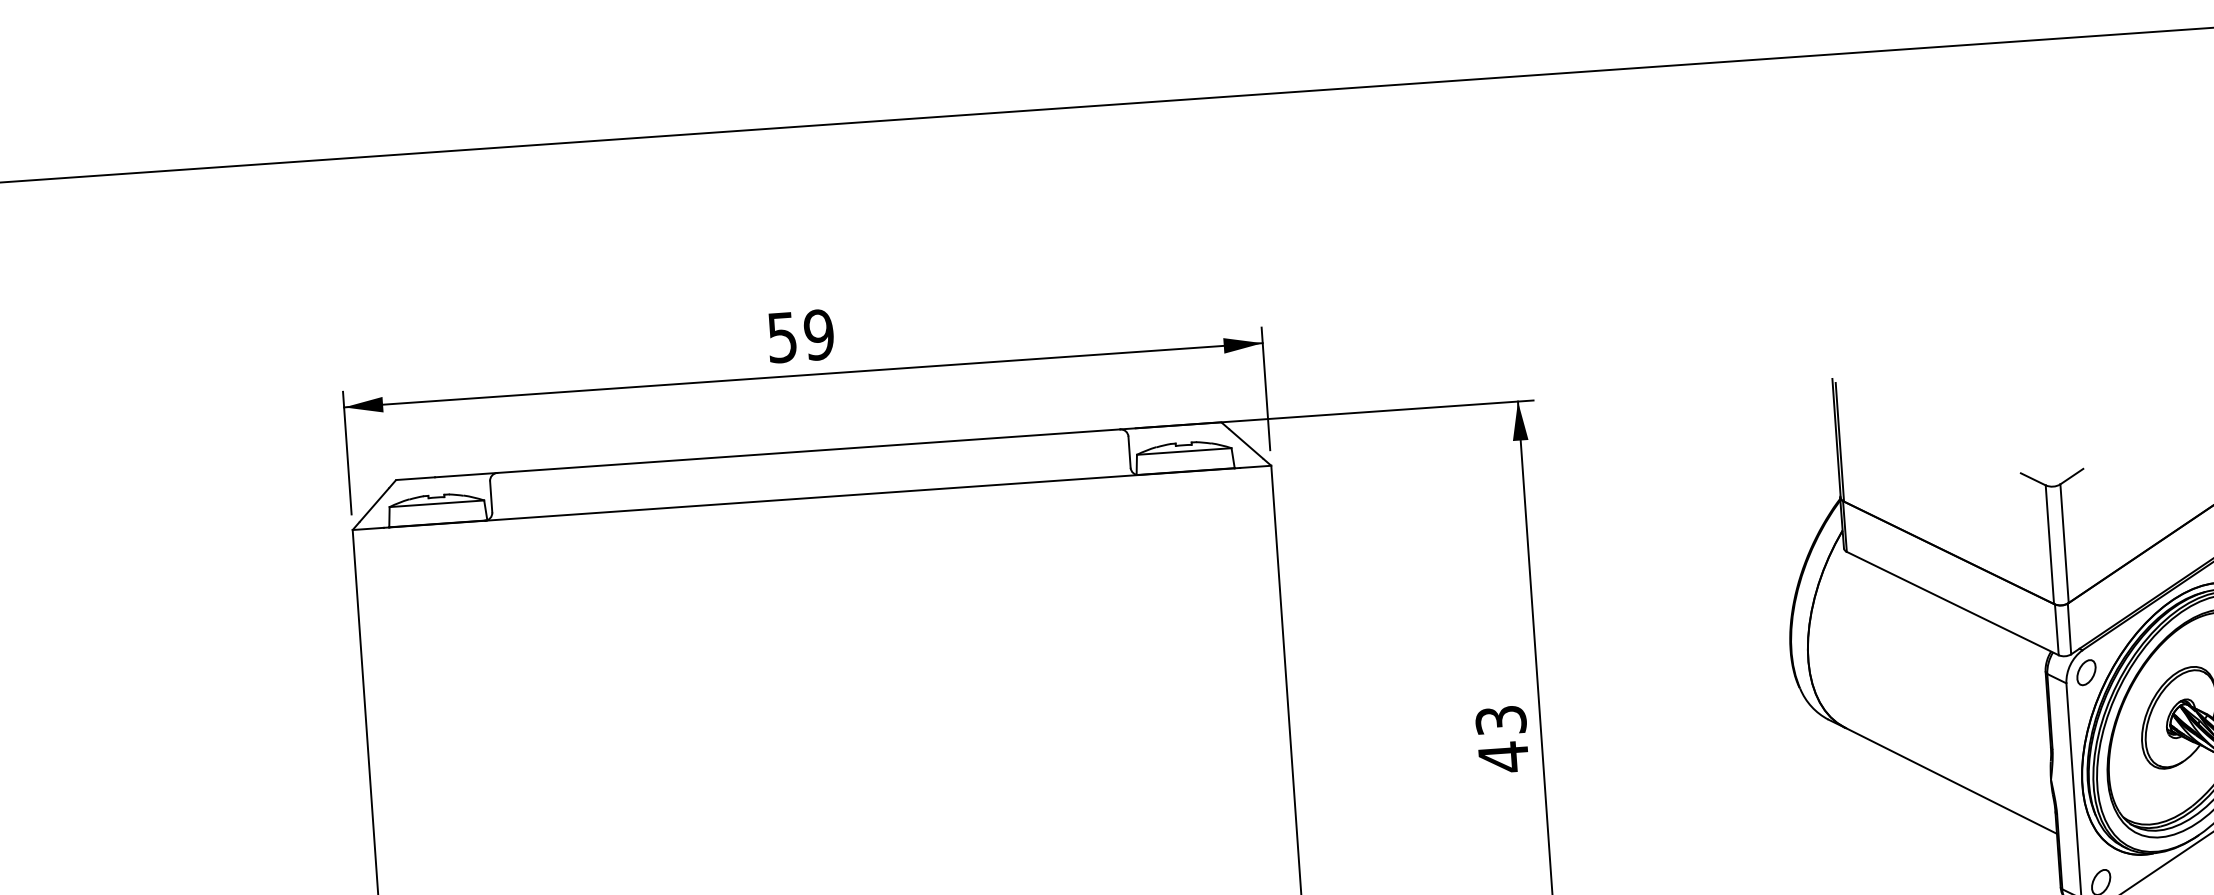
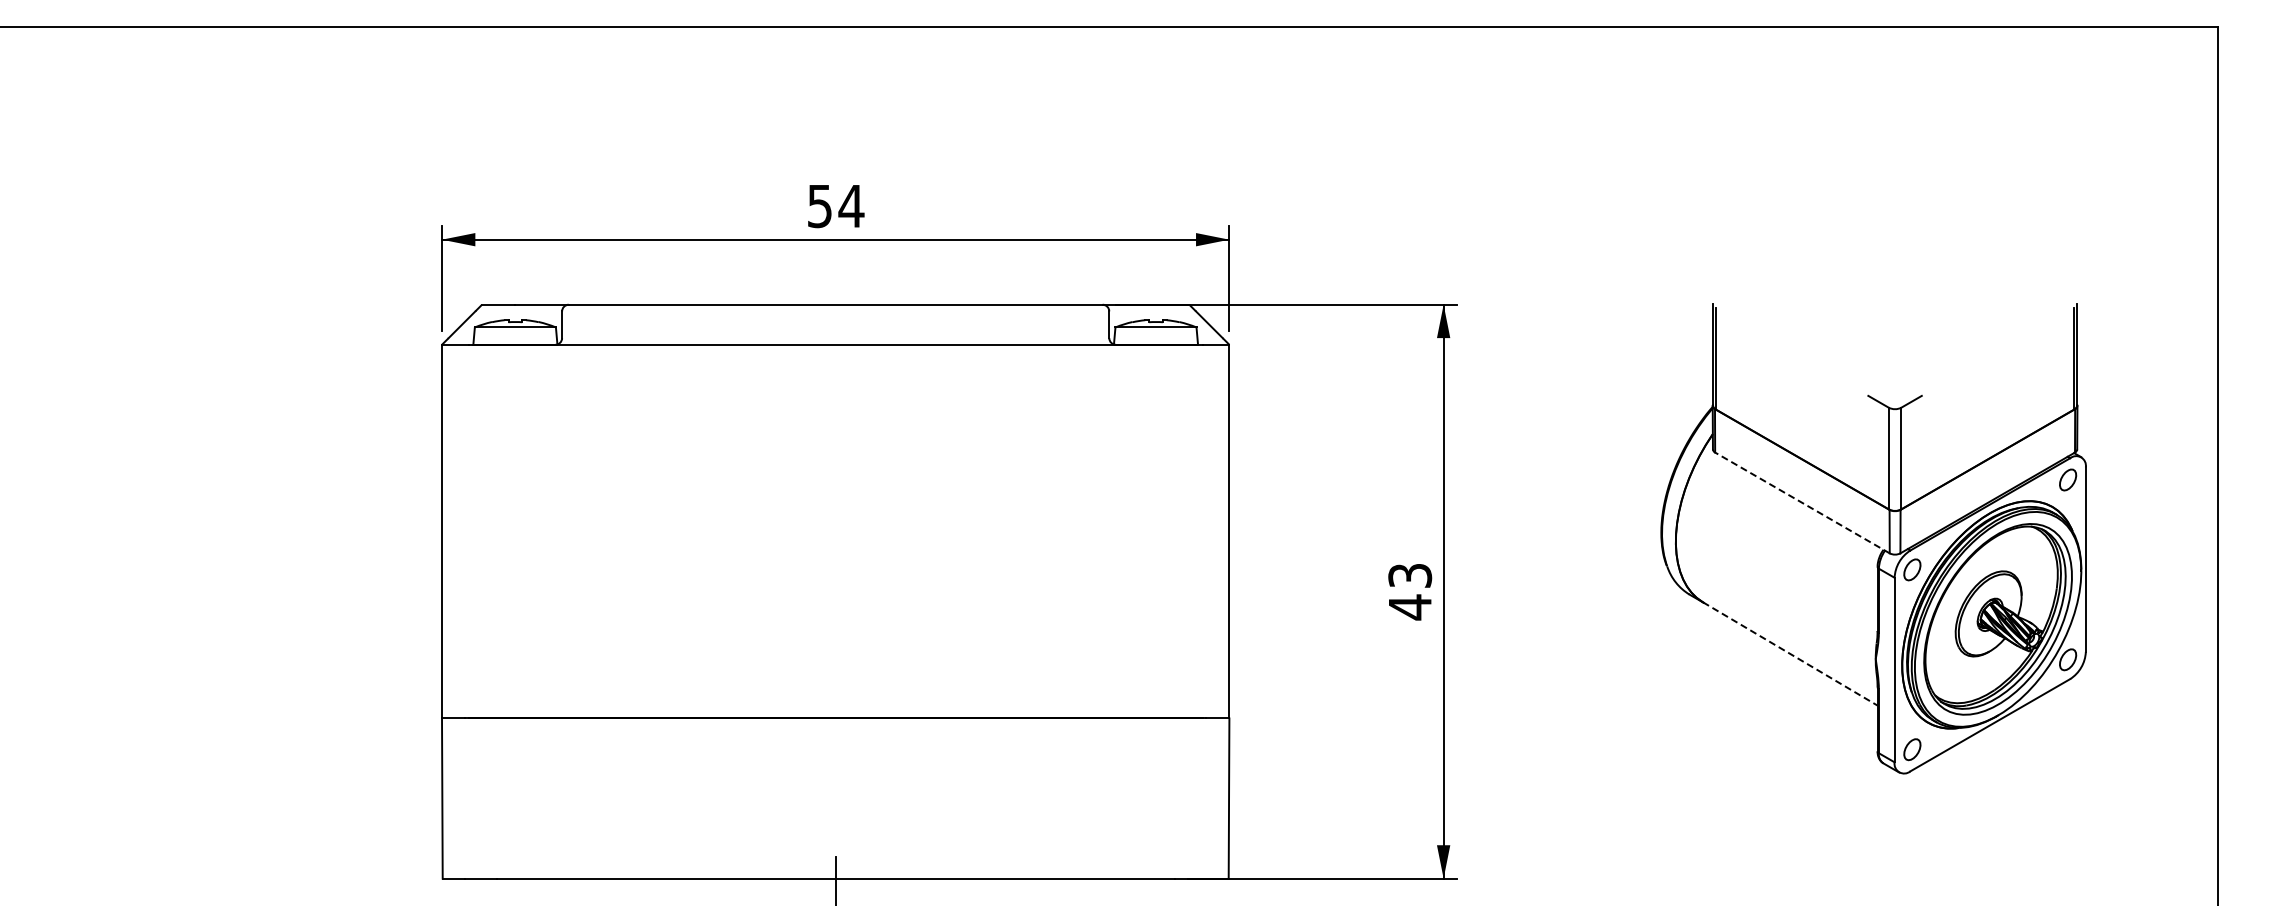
text: (819, 335) -> (851, 206), 59 -> 54
line: (1952, 603) -> (1802, 502), solid -> dashed
line: (1951, 781) -> (1790, 654), solid -> dashed

